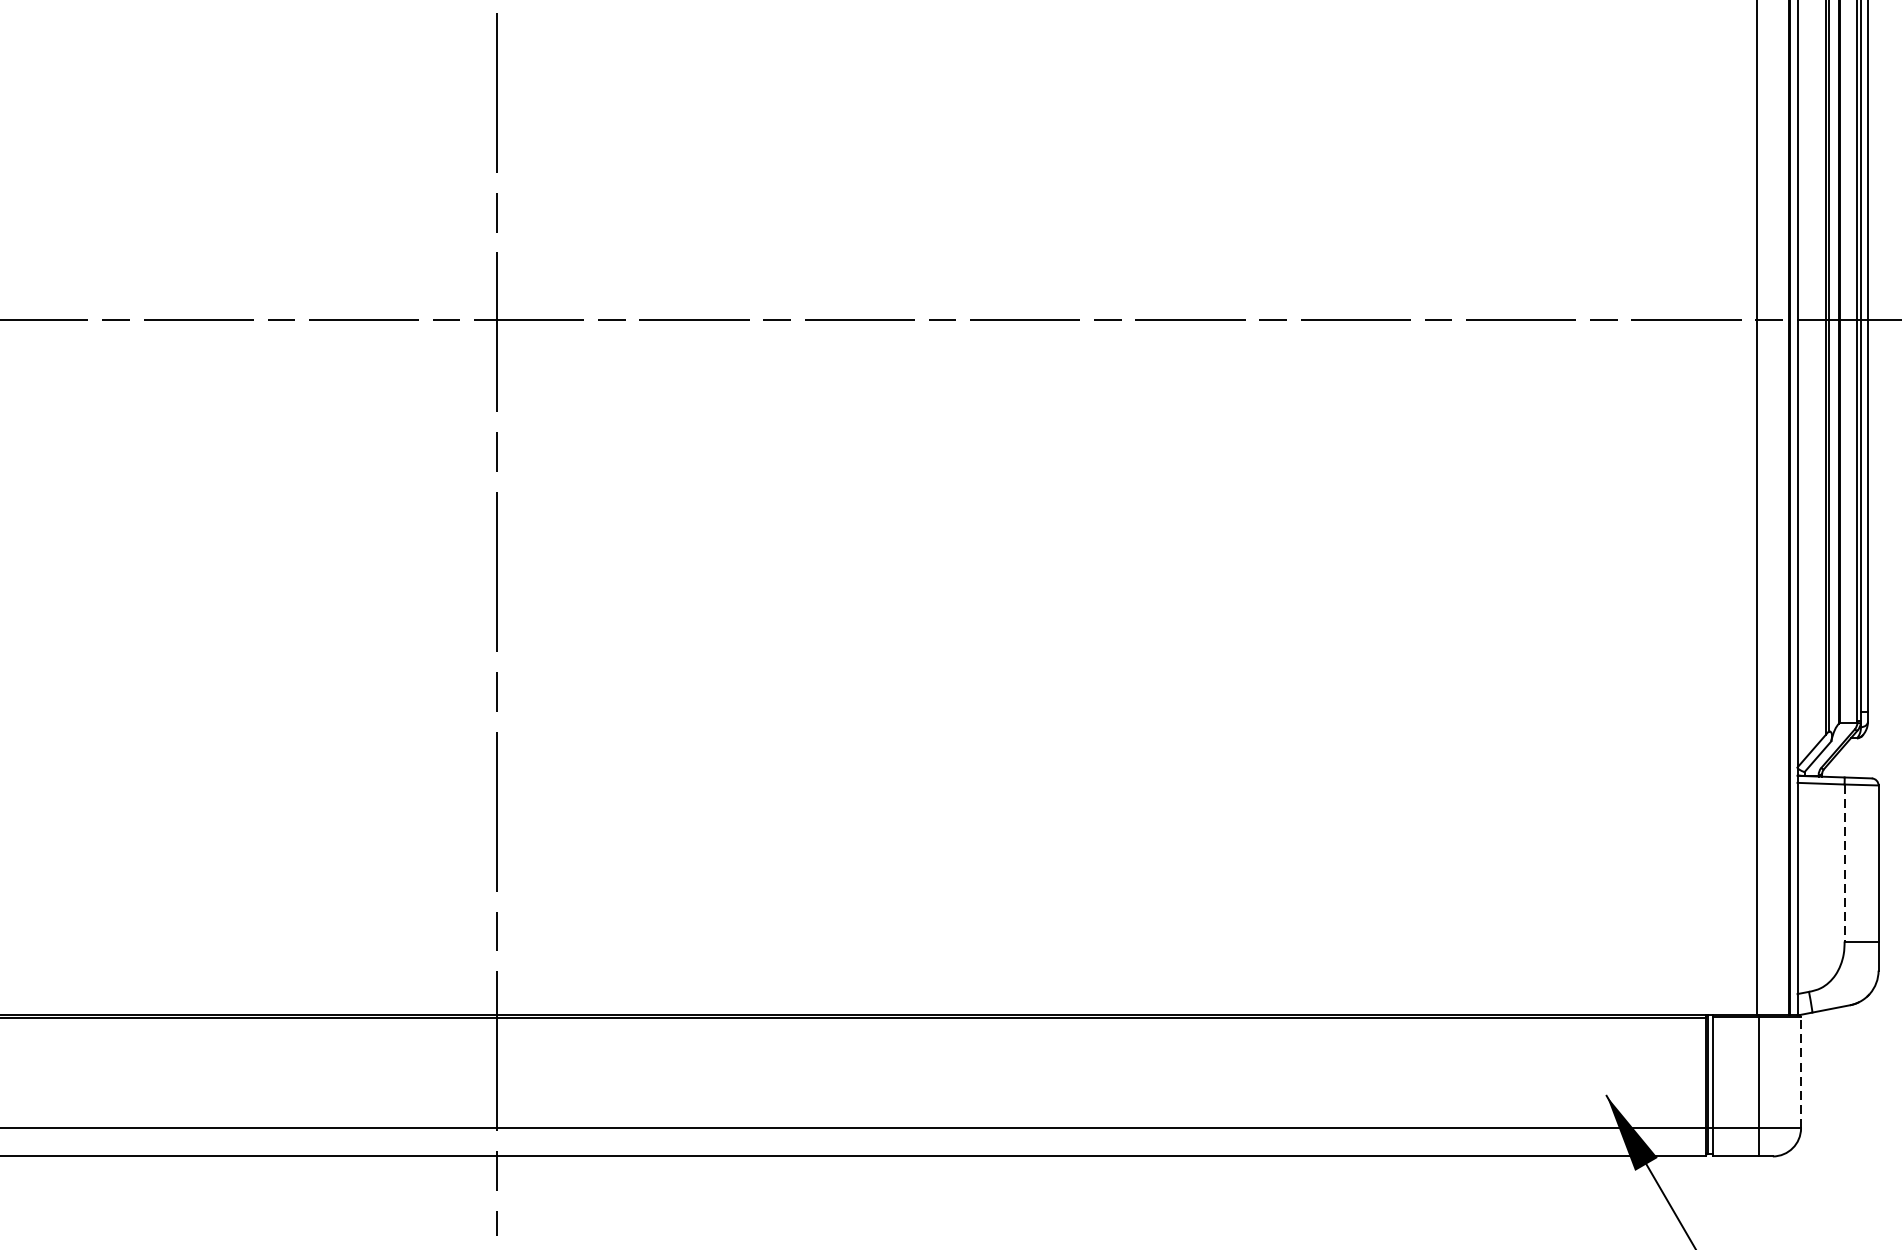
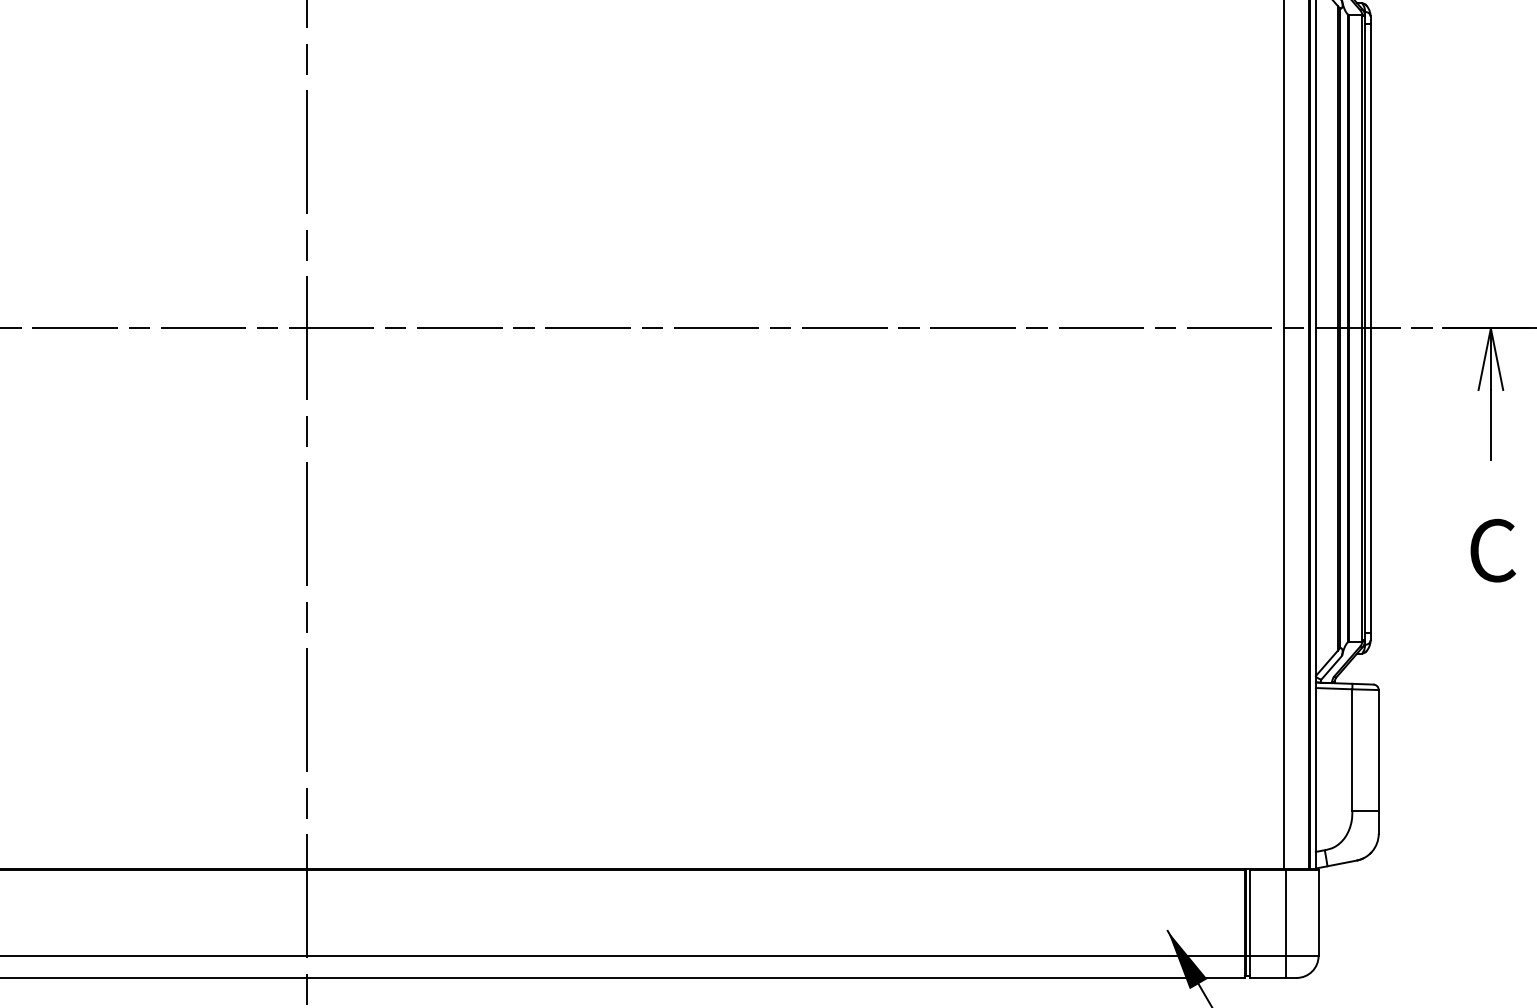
line: (1844, 863) -> (1352, 750), dashed -> solid
line: (1800, 1072) -> (1318, 912), dashed -> solid

